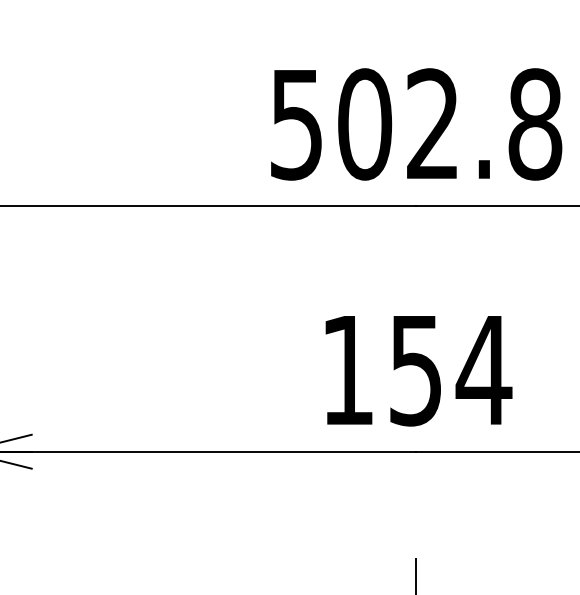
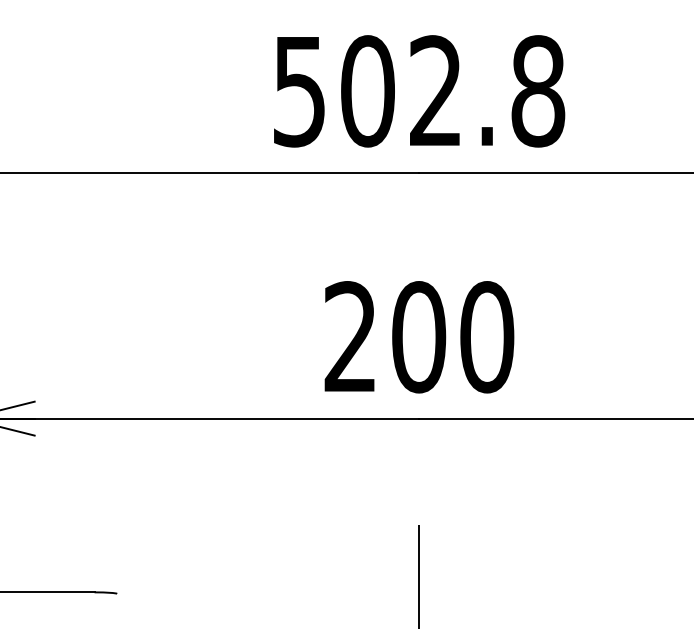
text: (416, 370) -> (419, 337), 154 -> 200

